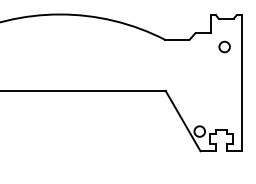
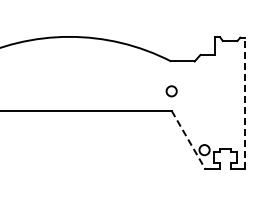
circle: (224, 47) -> (171, 91), moved
line: (242, 83) -> (245, 103), solid -> dashed
line: (183, 121) -> (188, 140), solid -> dashed

